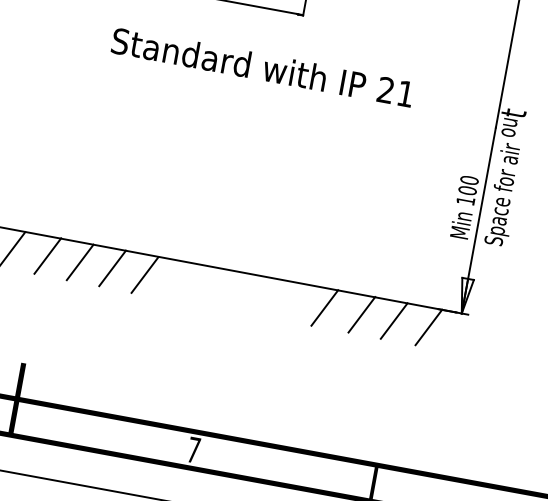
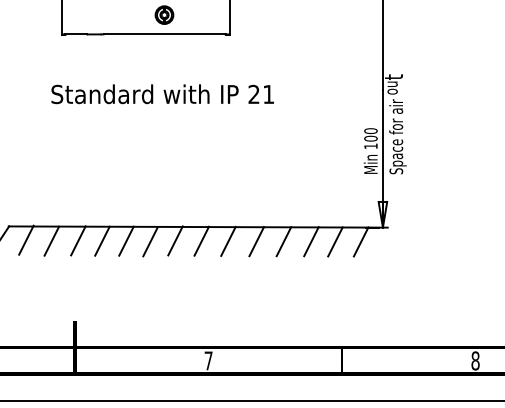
text: (262, 67) -> (162, 94), moved
line: (178, 279) -> (175, 240), added
line: (213, 285) -> (201, 240), added
line: (250, 292) -> (228, 240), added
line: (287, 300) -> (256, 241), added

